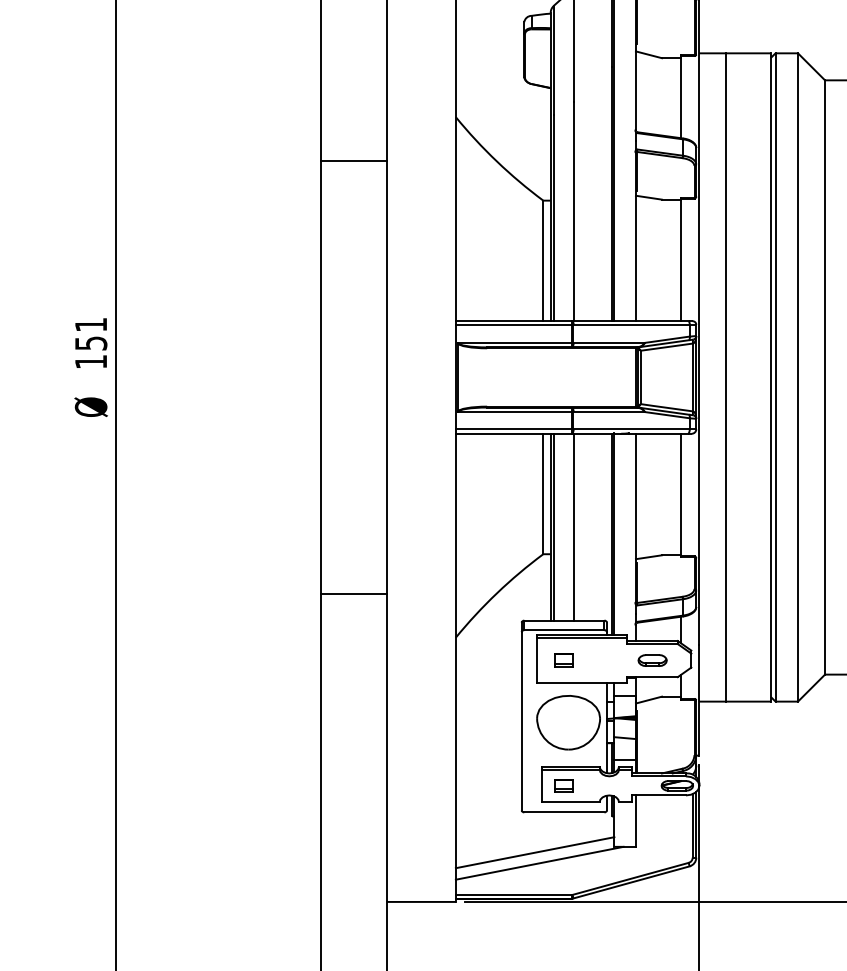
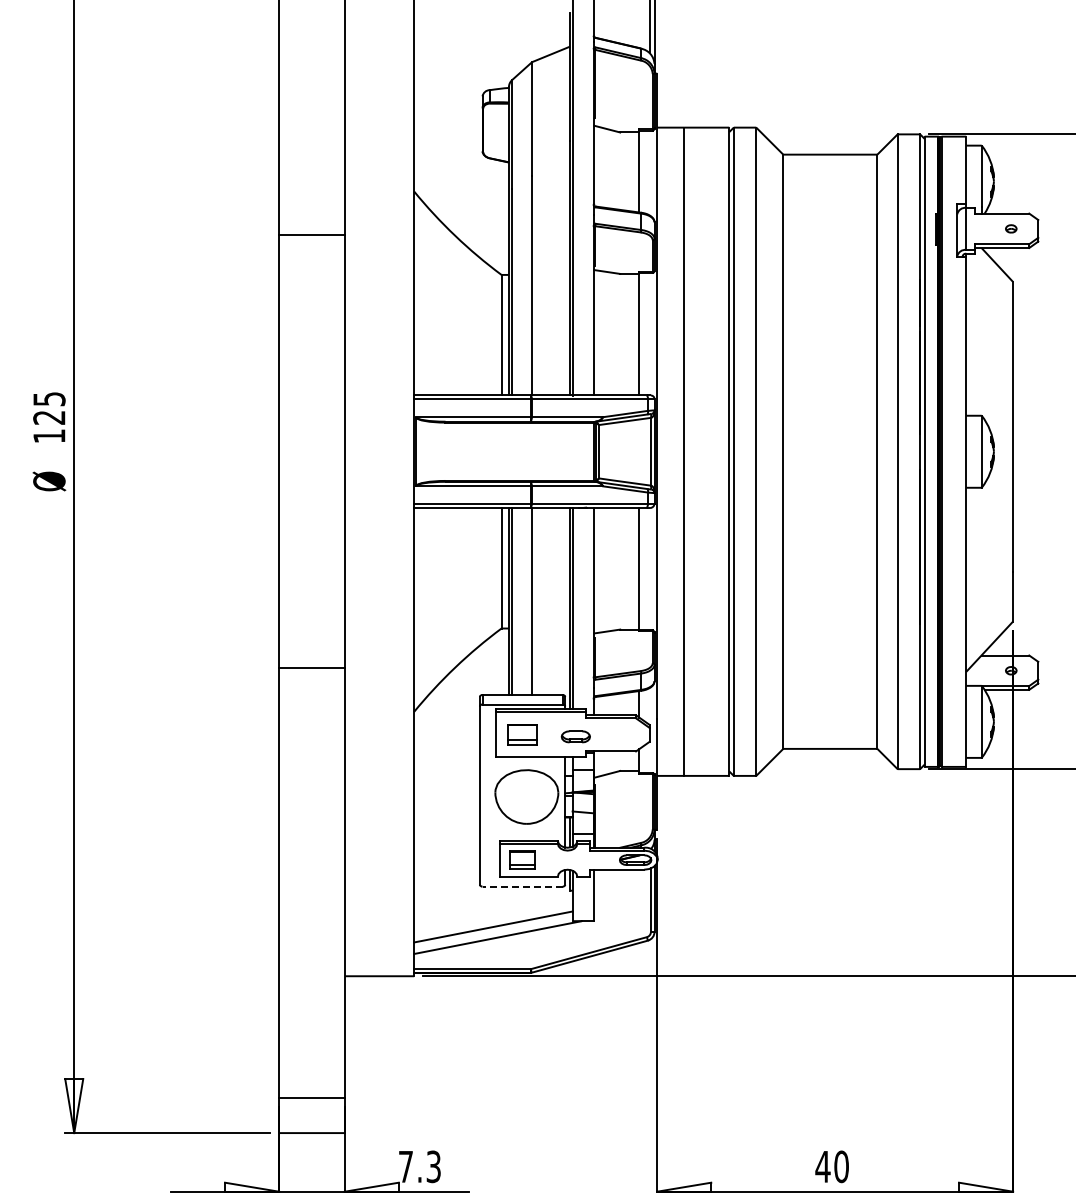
text: (91, 334) -> (49, 408), 151 -> 125
part: (564, 660) -> (522, 734), size x1.6
part: (652, 660) -> (575, 736), moved
part: (564, 786) -> (522, 860), size x1.4
line: (564, 812) -> (522, 886), solid -> dashed

